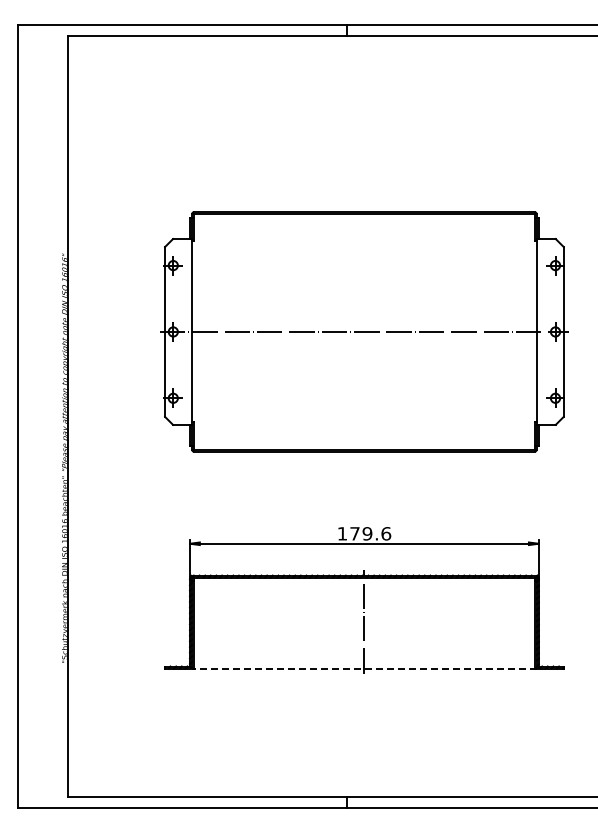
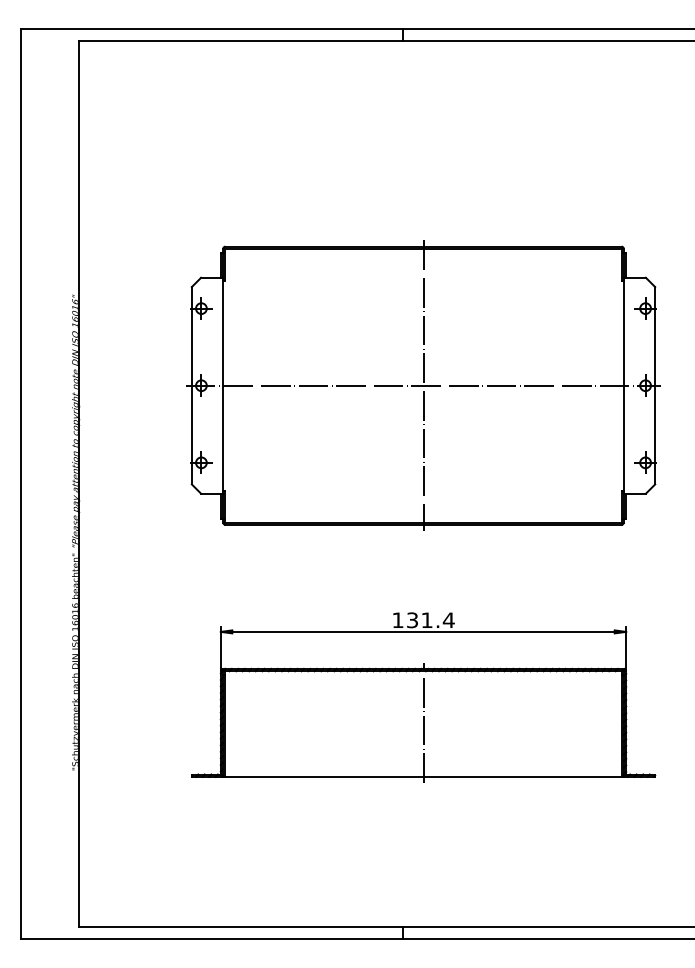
line: (364, 331) -> (423, 385), added
text: (370, 533) -> (430, 619), 179.6 -> 131.4
line: (363, 668) -> (422, 776), dashed -> solid

